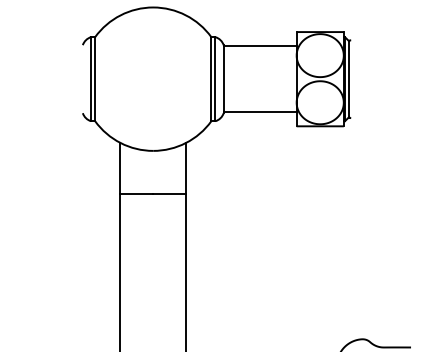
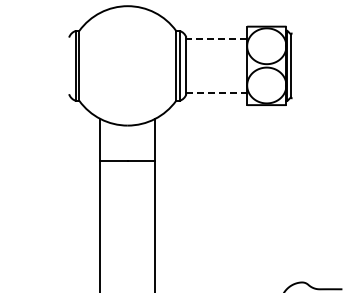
line: (259, 46) -> (216, 38), solid -> dashed
line: (261, 112) -> (217, 93), solid -> dashed

